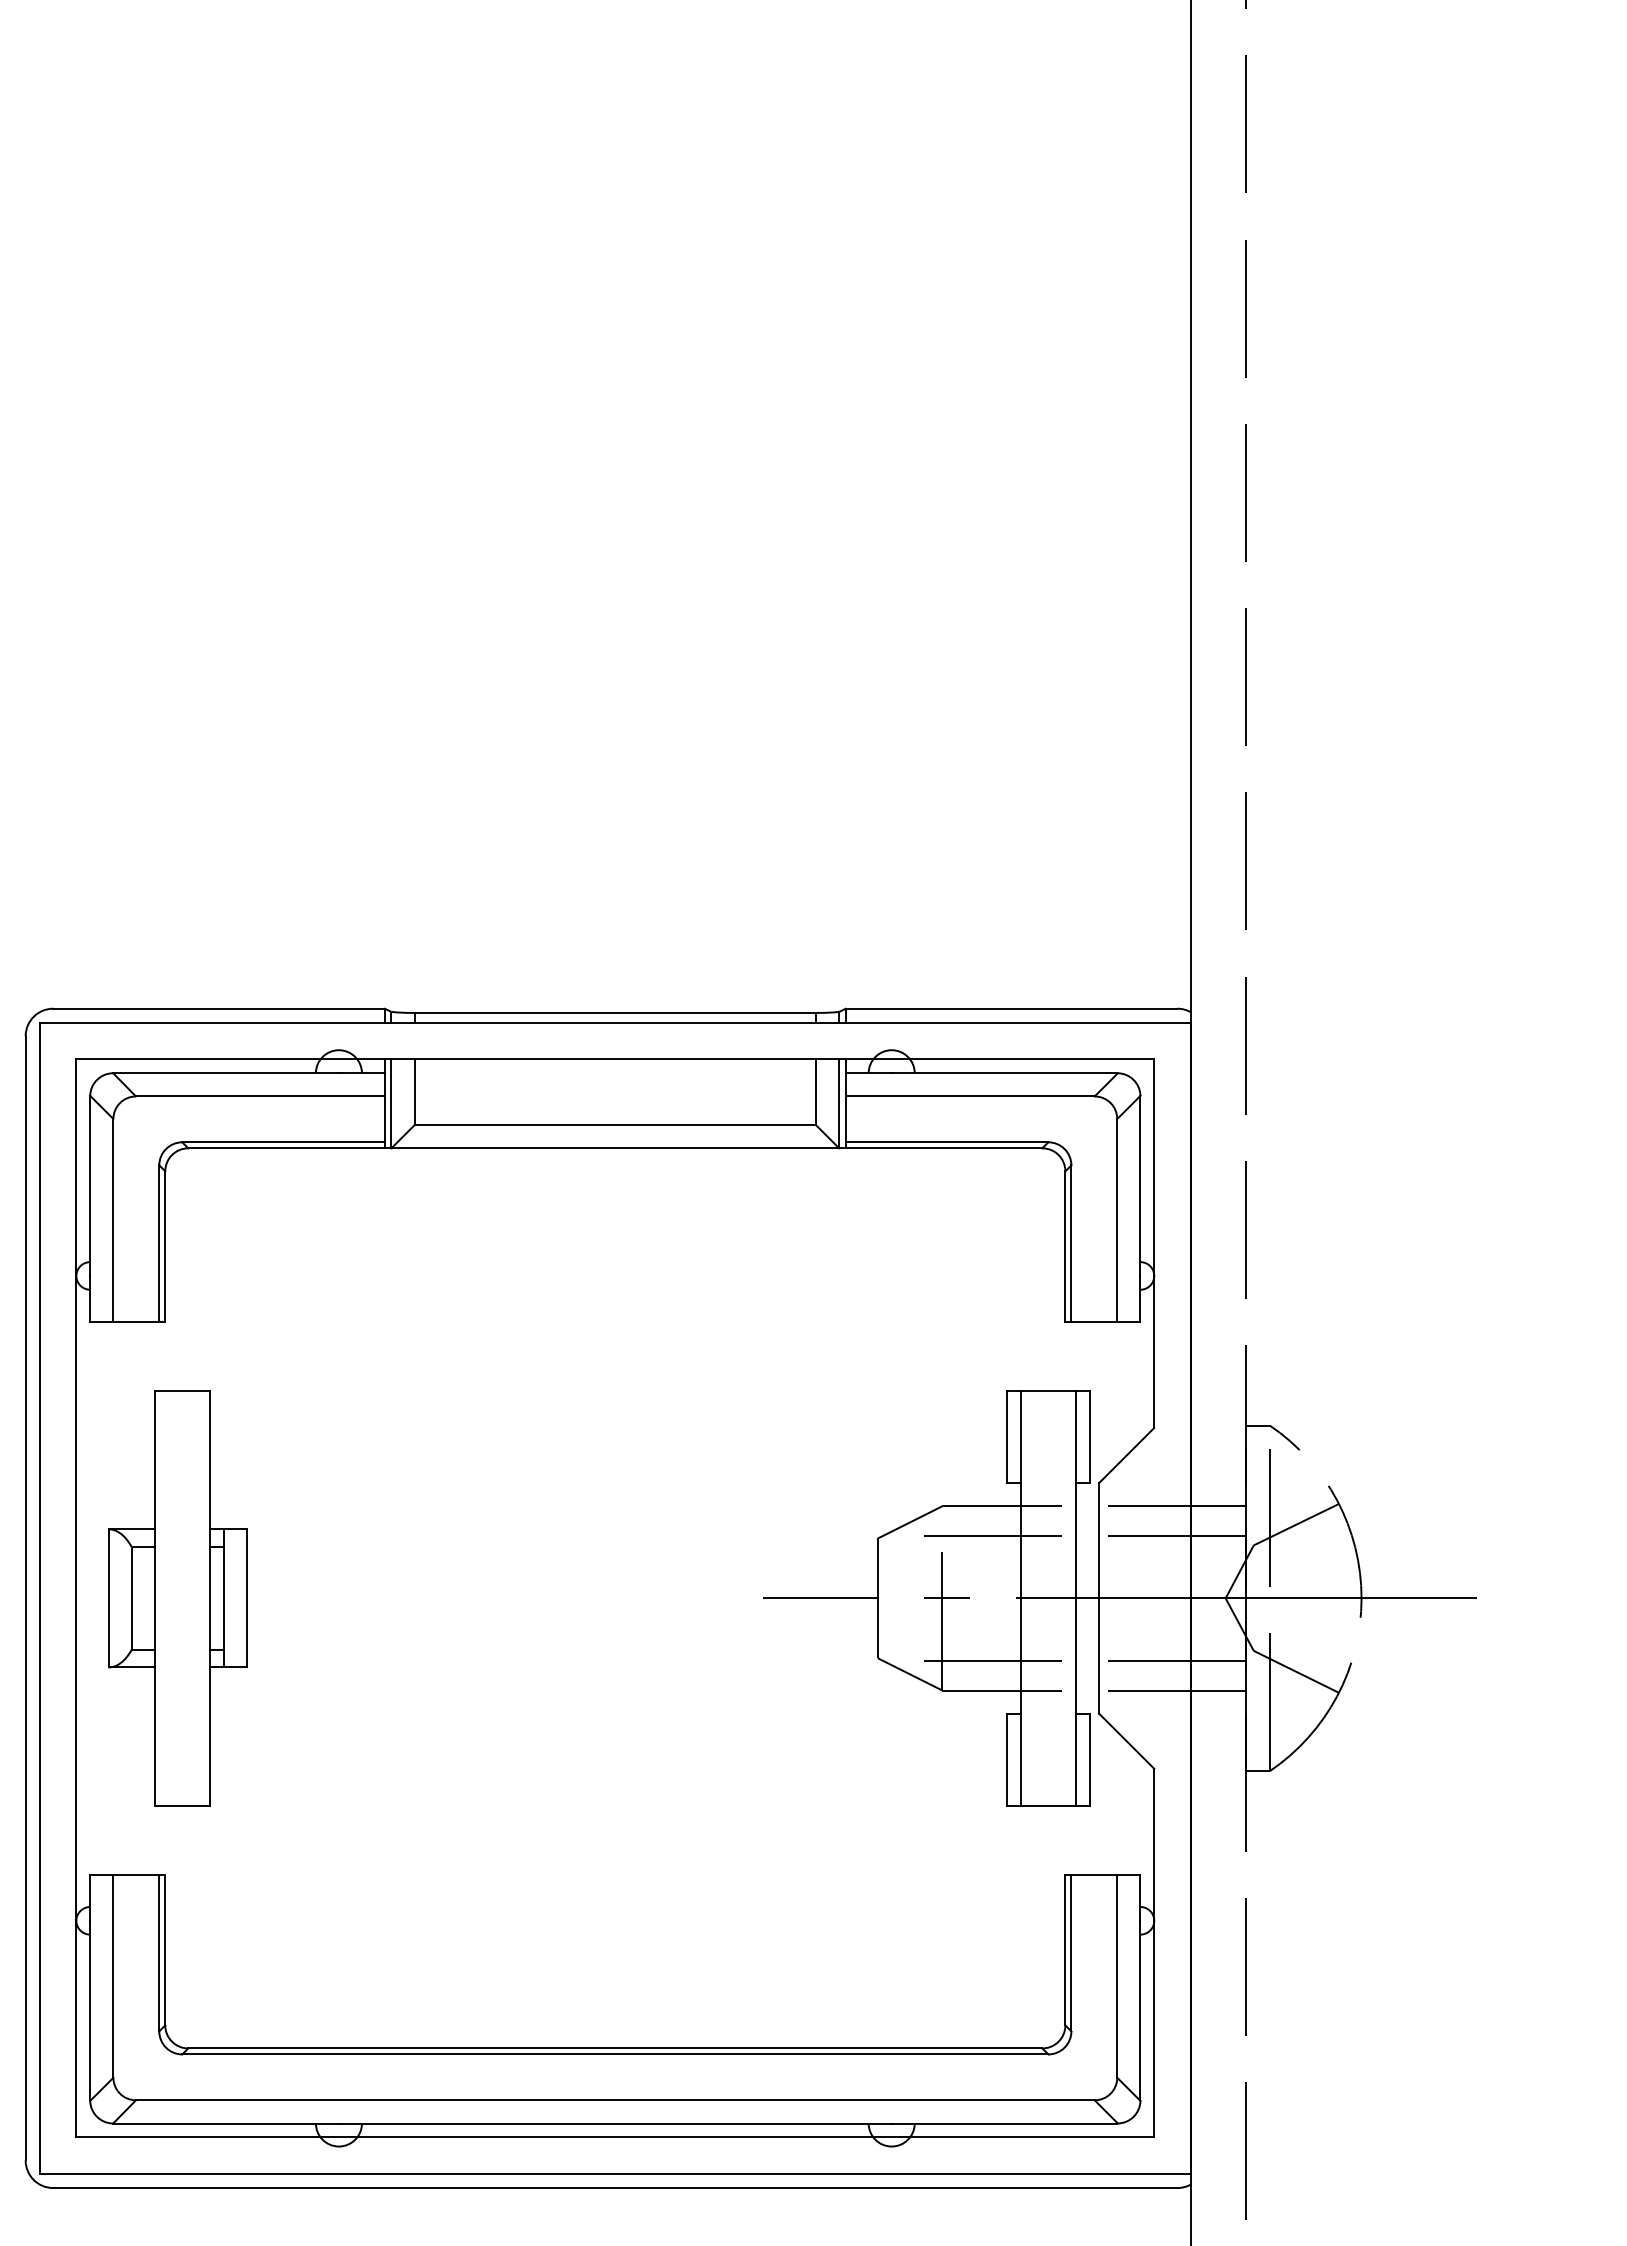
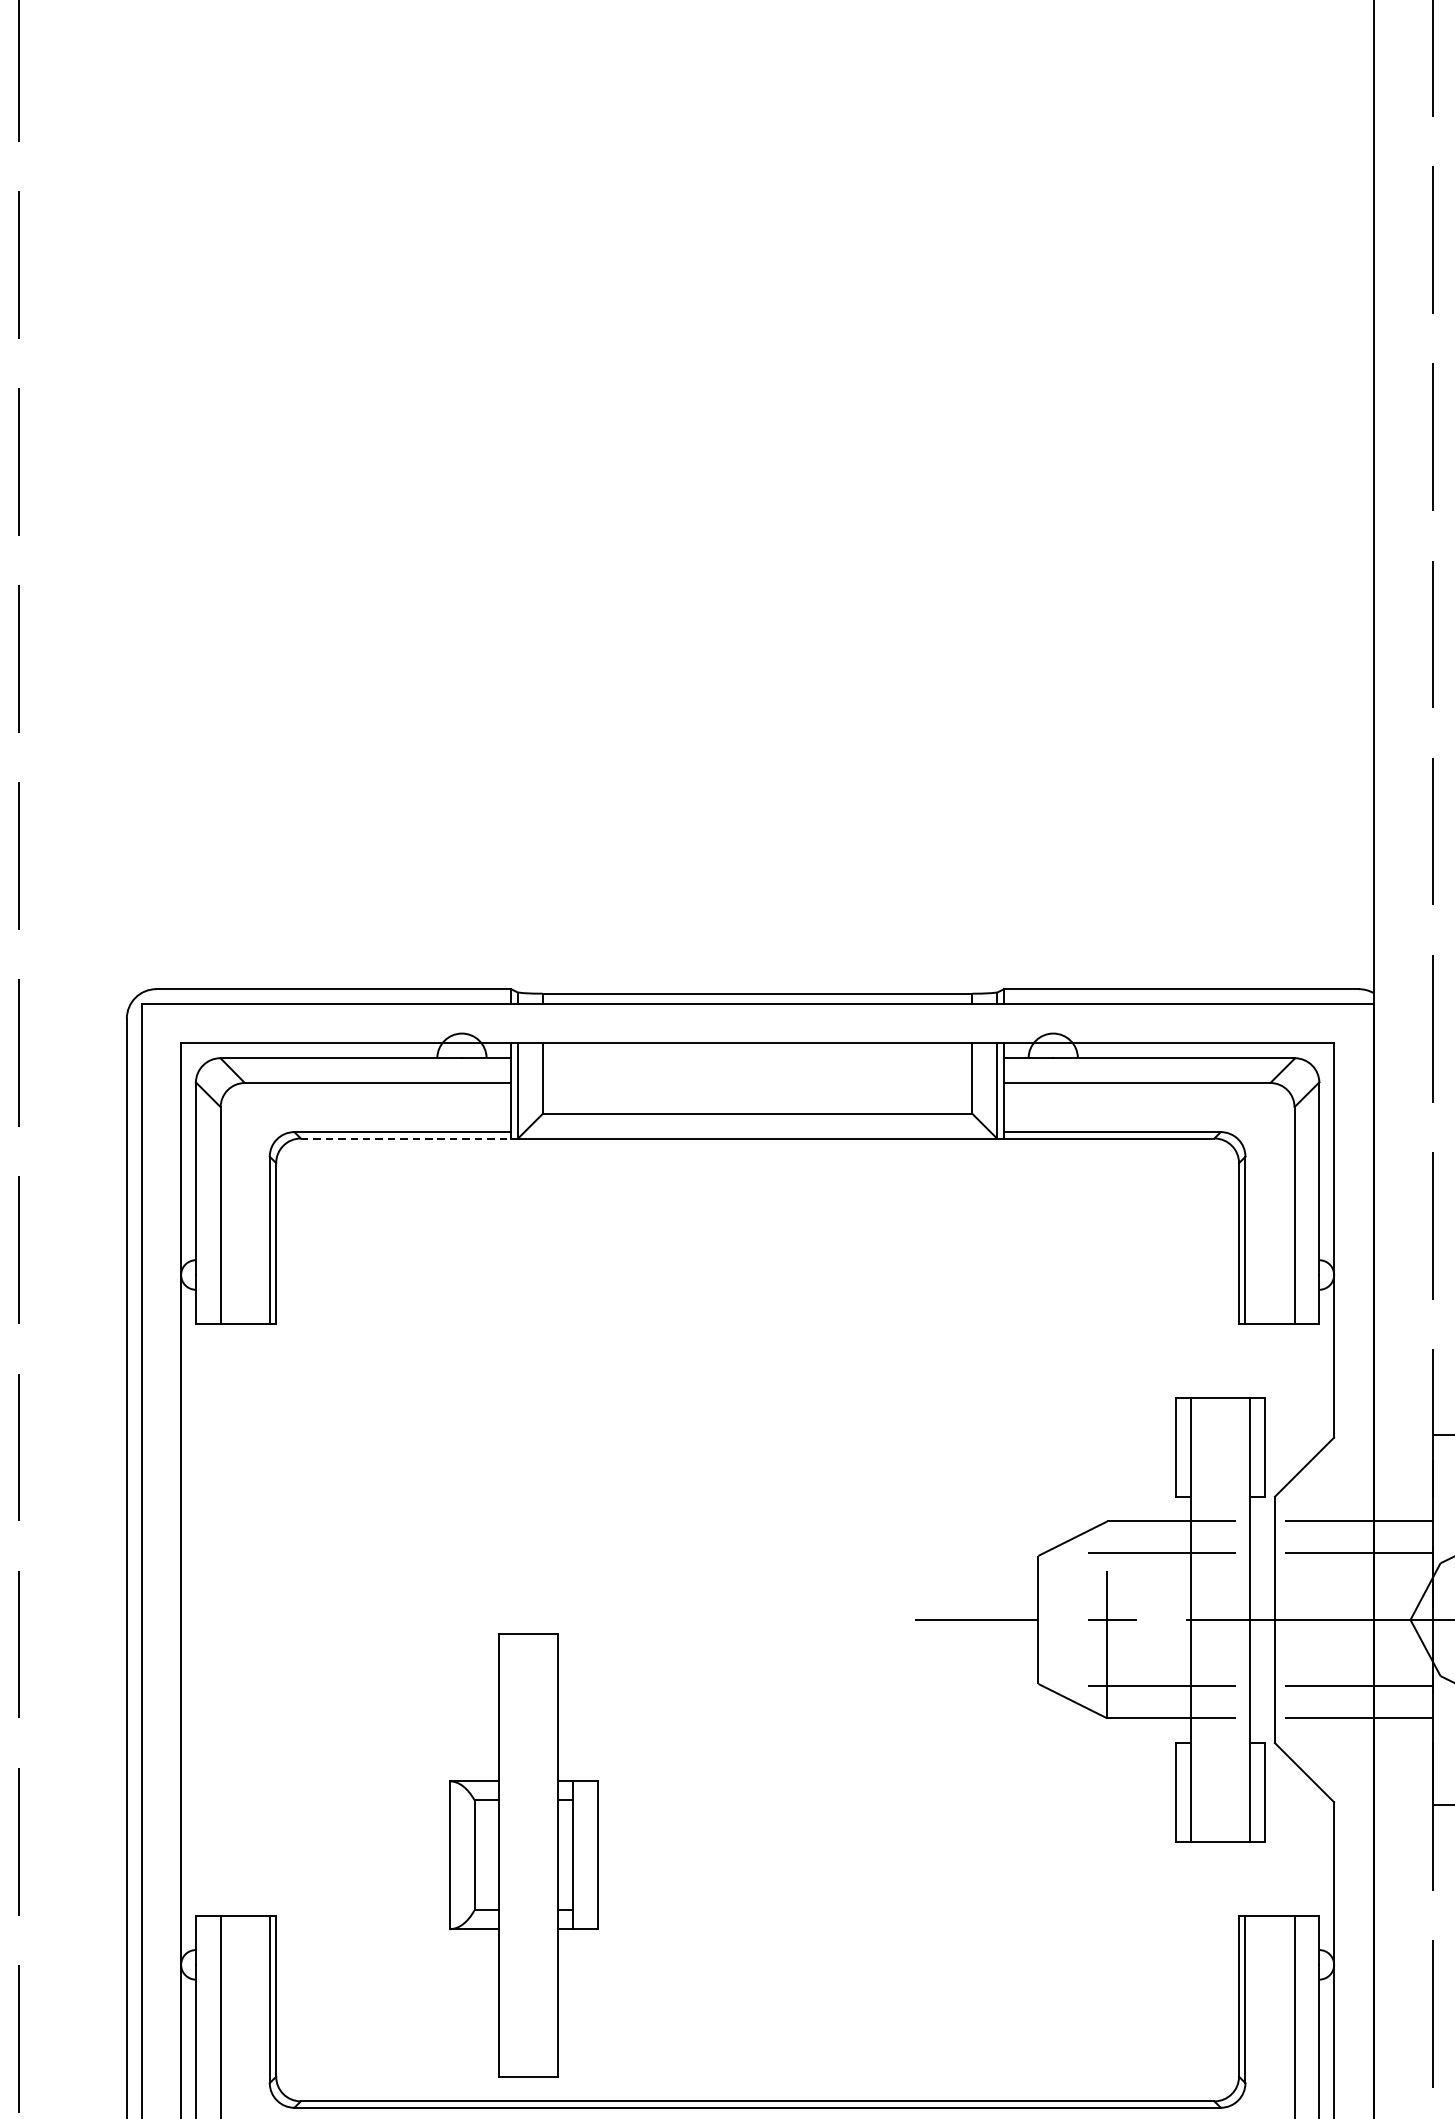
line: (287, 1148) -> (406, 1138), solid -> dashed
part: (177, 1598) -> (523, 1855), moved

